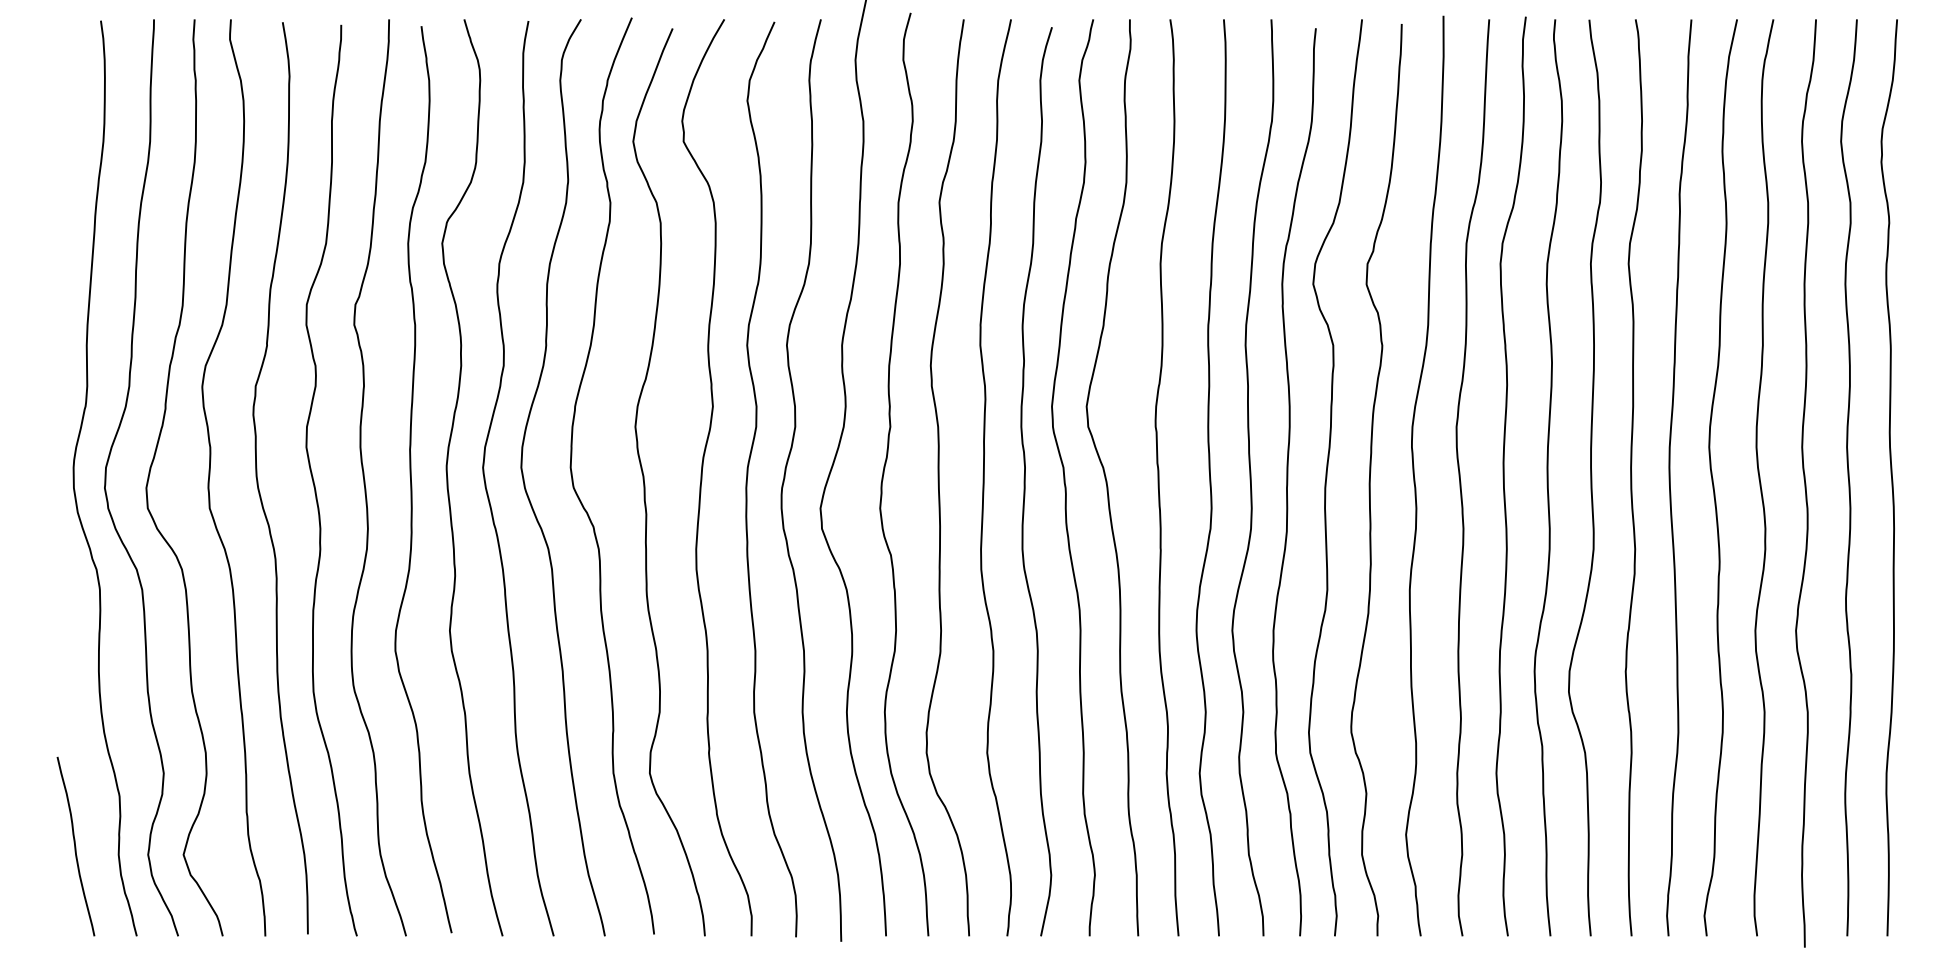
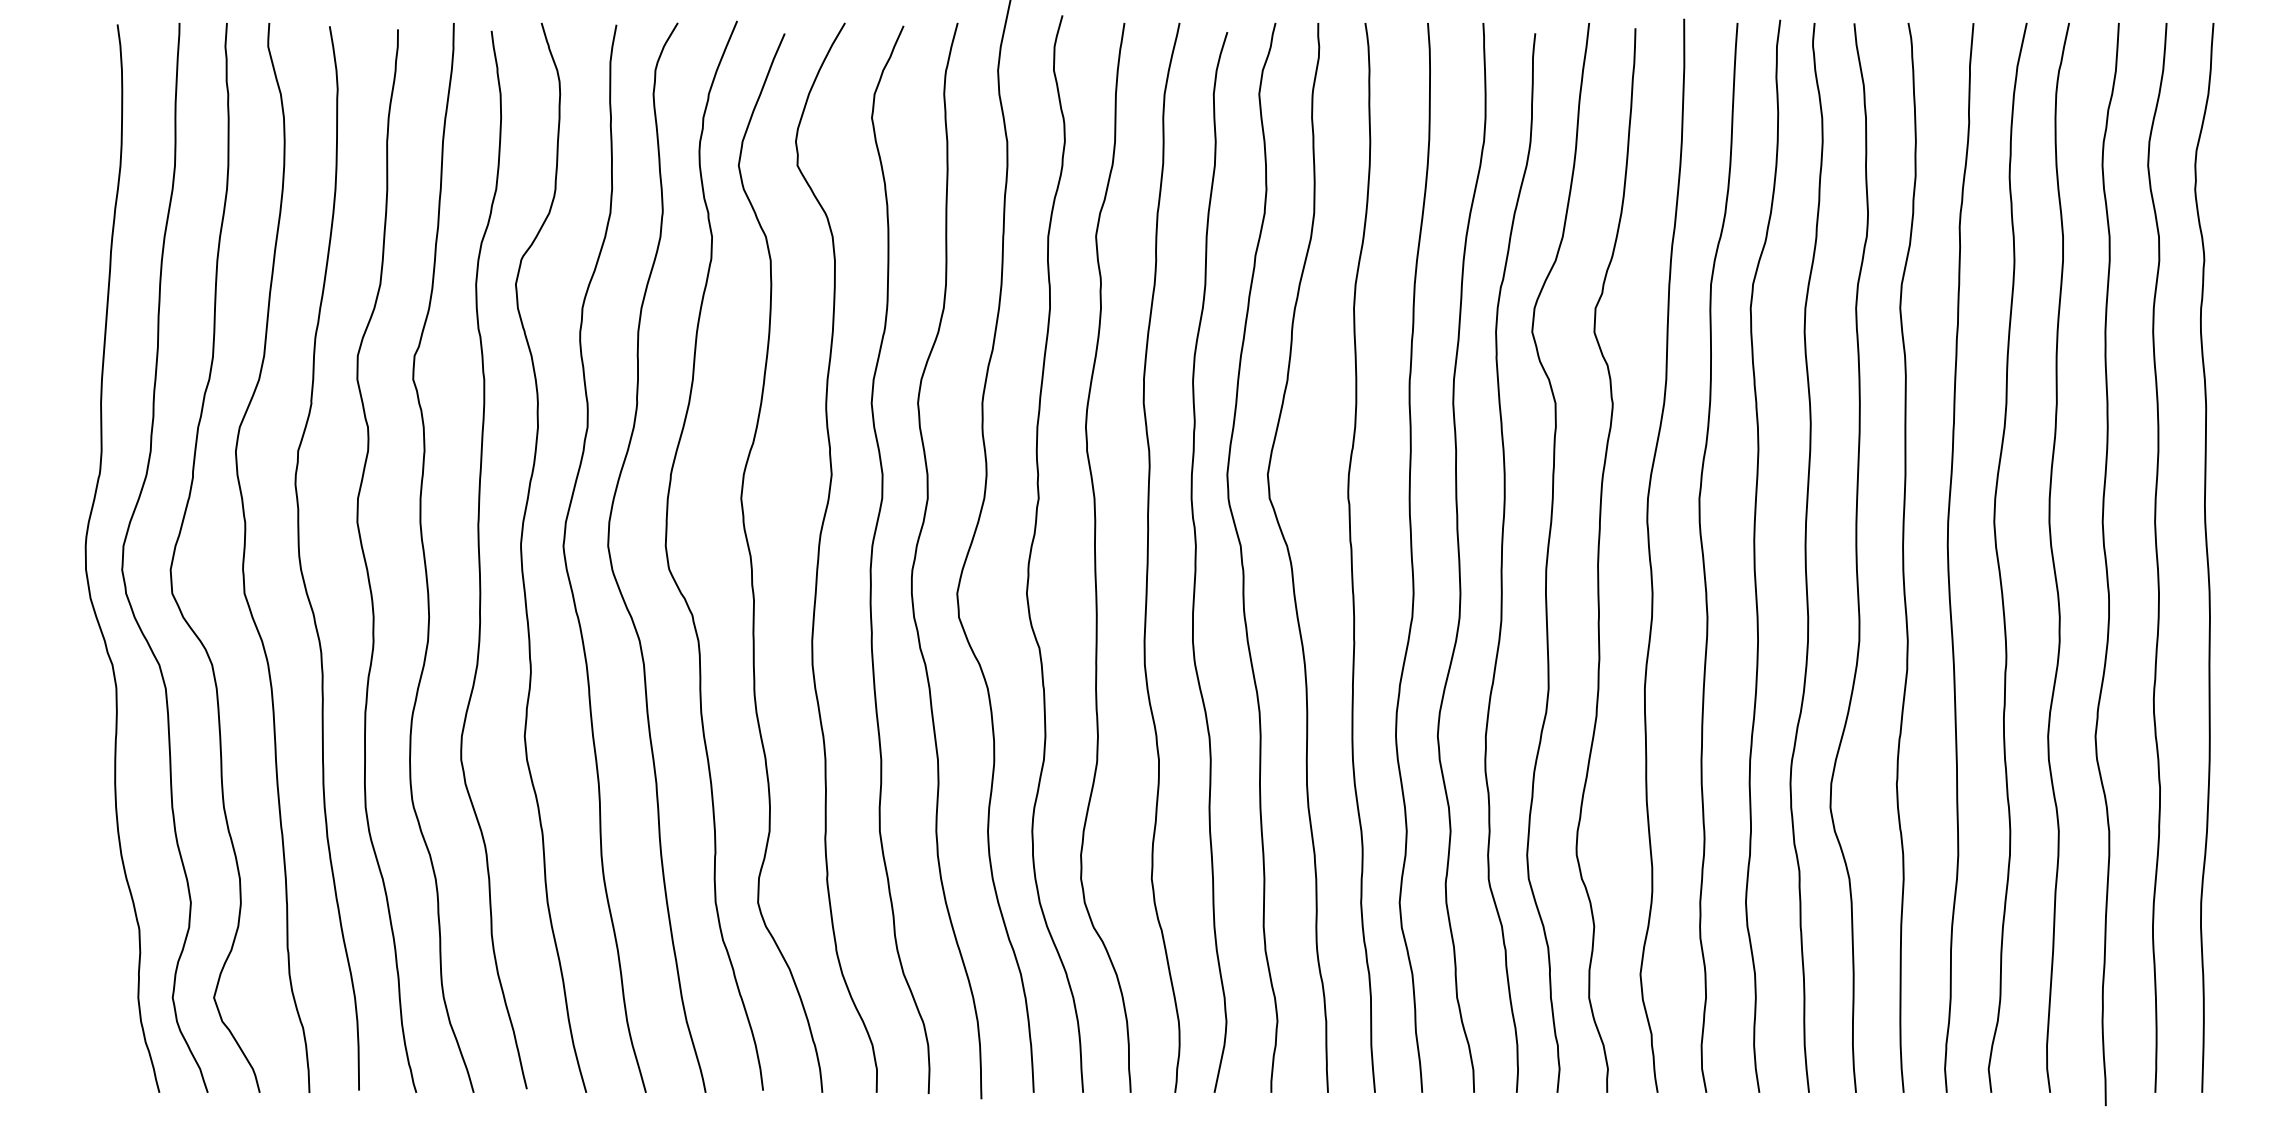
curve: (76, 846) -> (88, 987), removed

